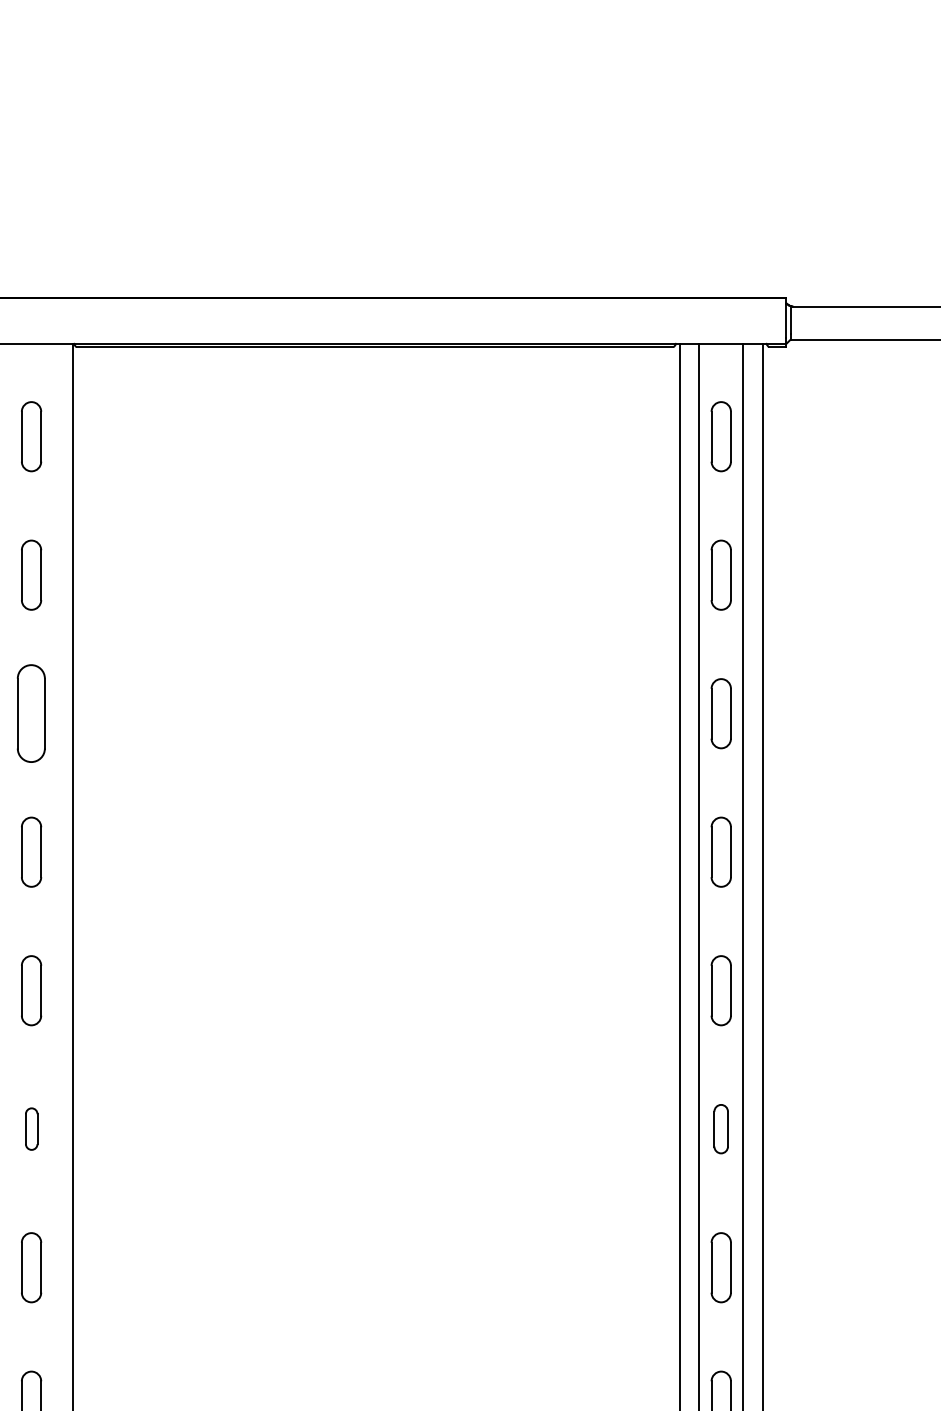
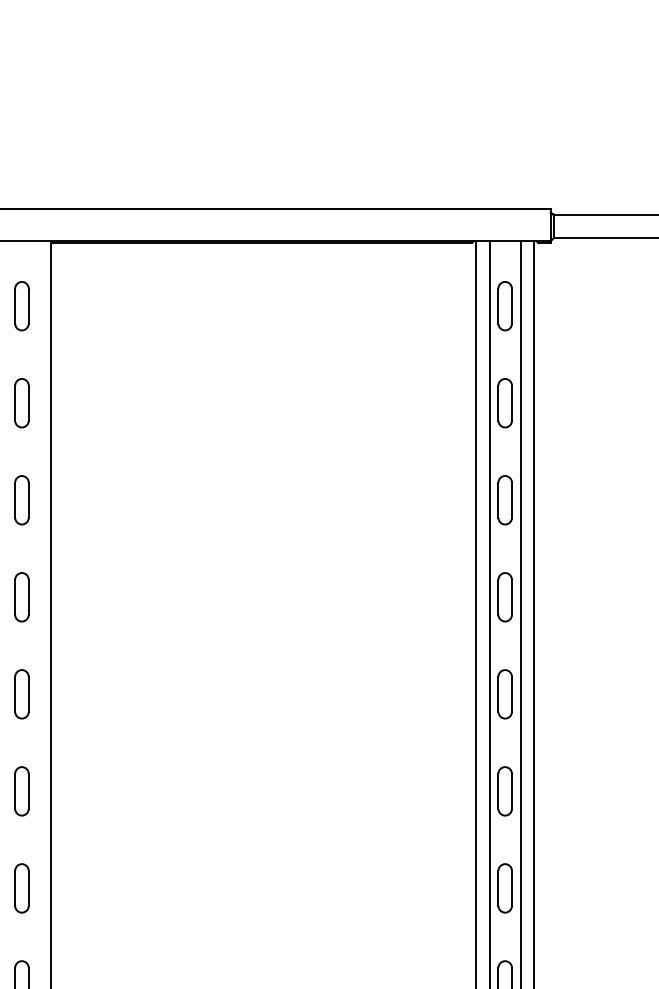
part: (31, 713) -> (21, 500), size x0.71
part: (31, 1128) -> (21, 790), size x1.67
part: (720, 1128) -> (504, 790), size x1.43

